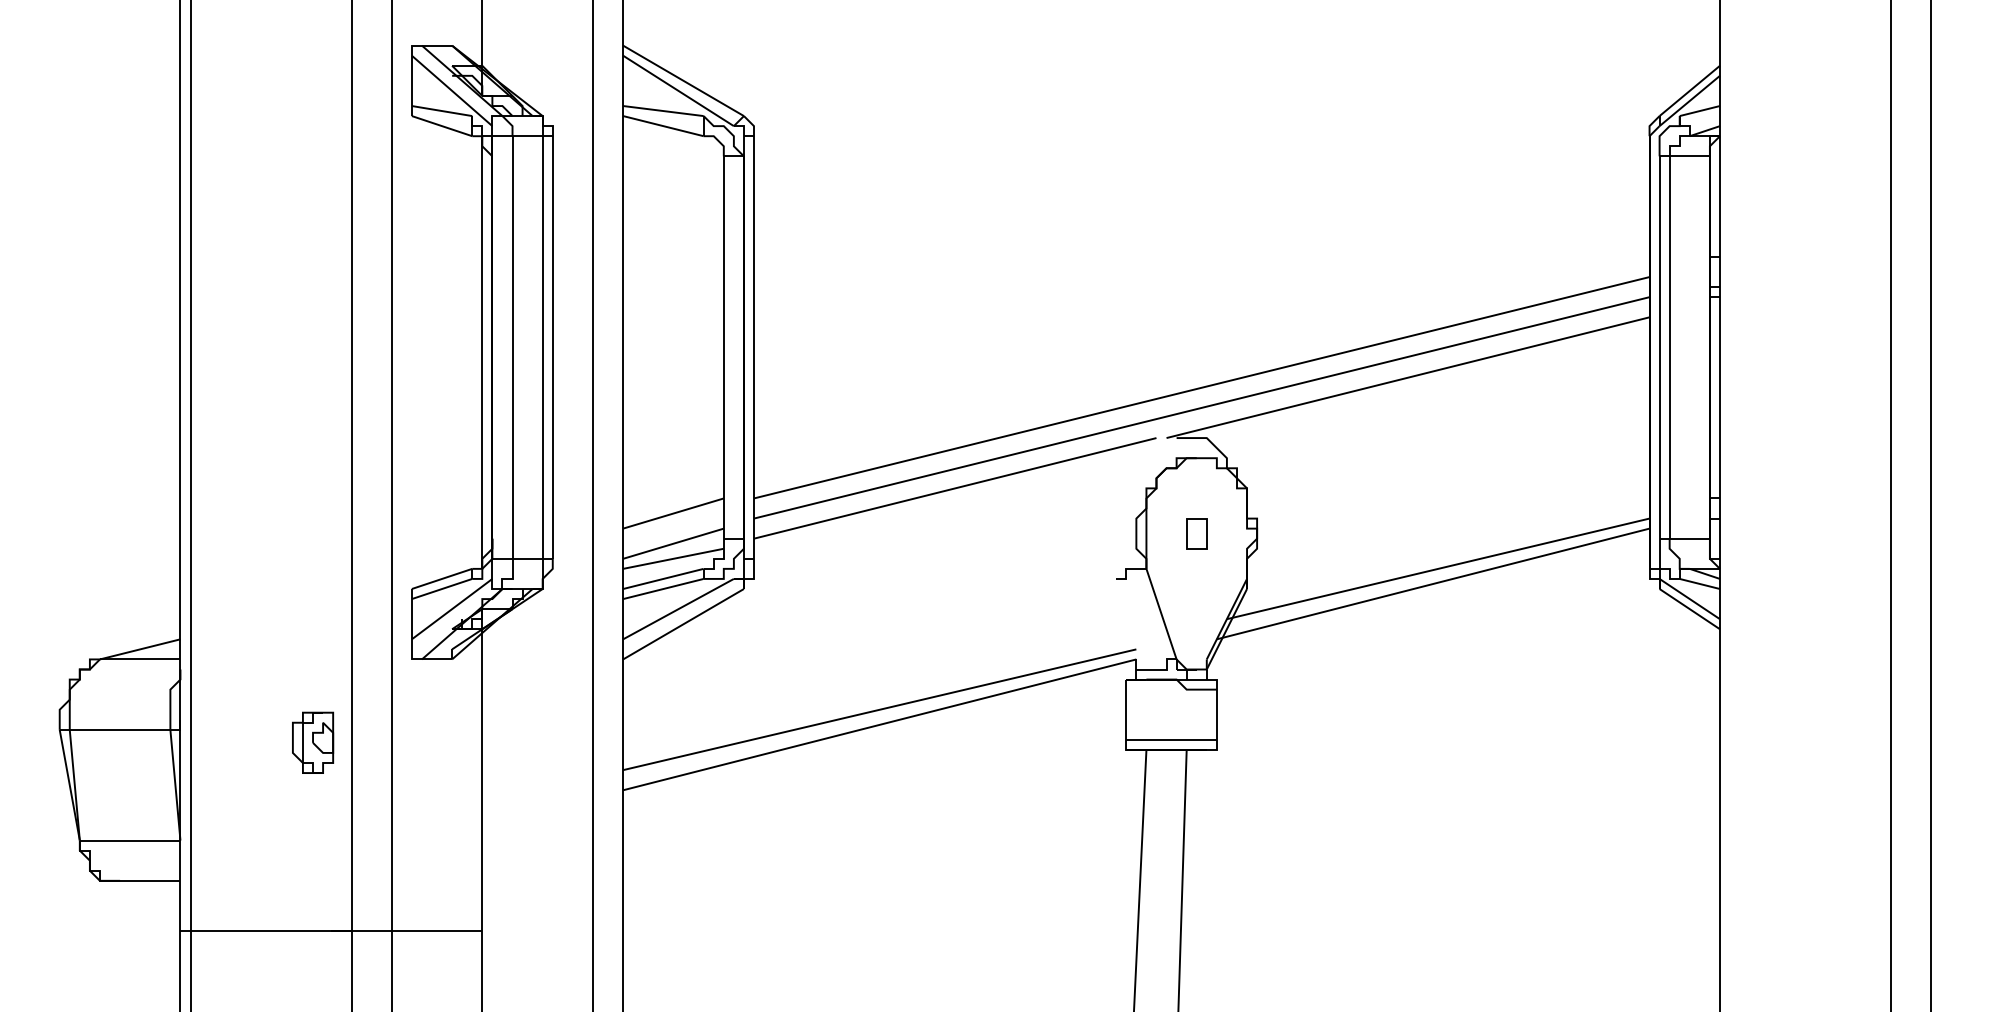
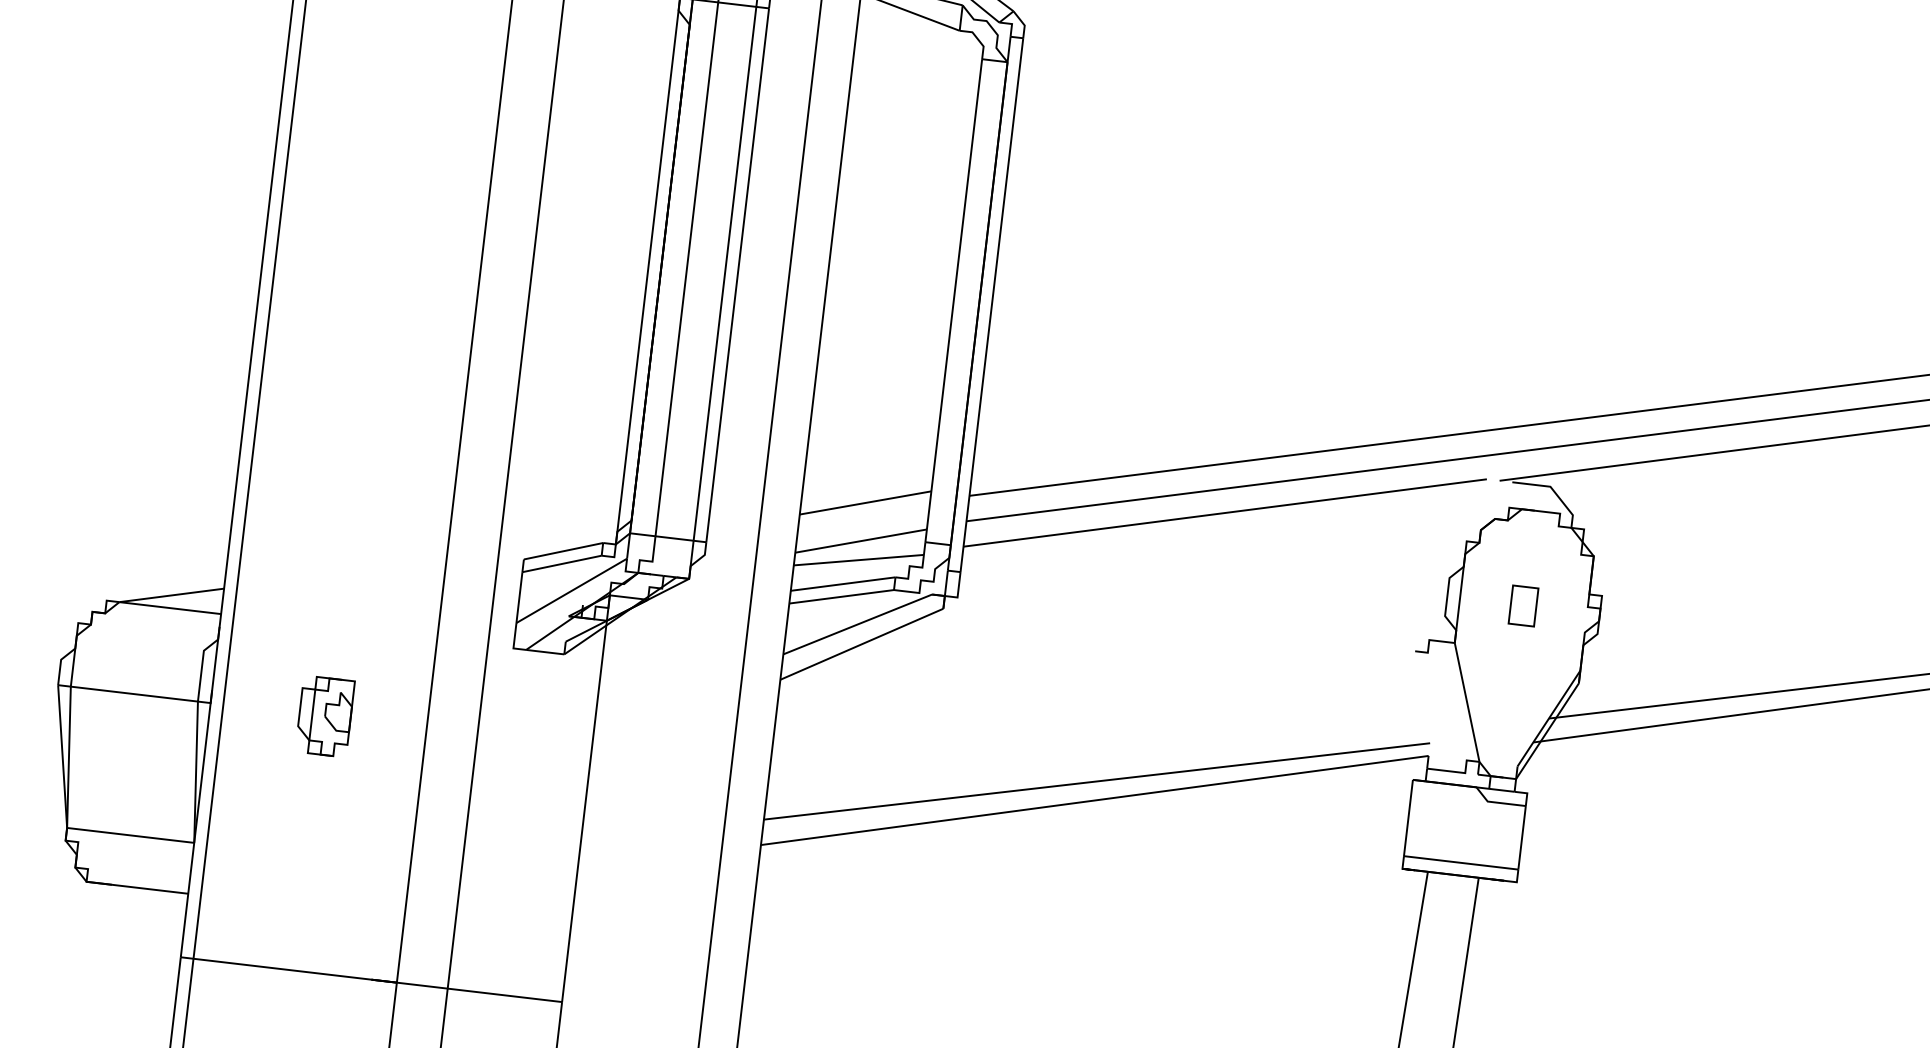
part: (313, 742) -> (325, 716), moved

